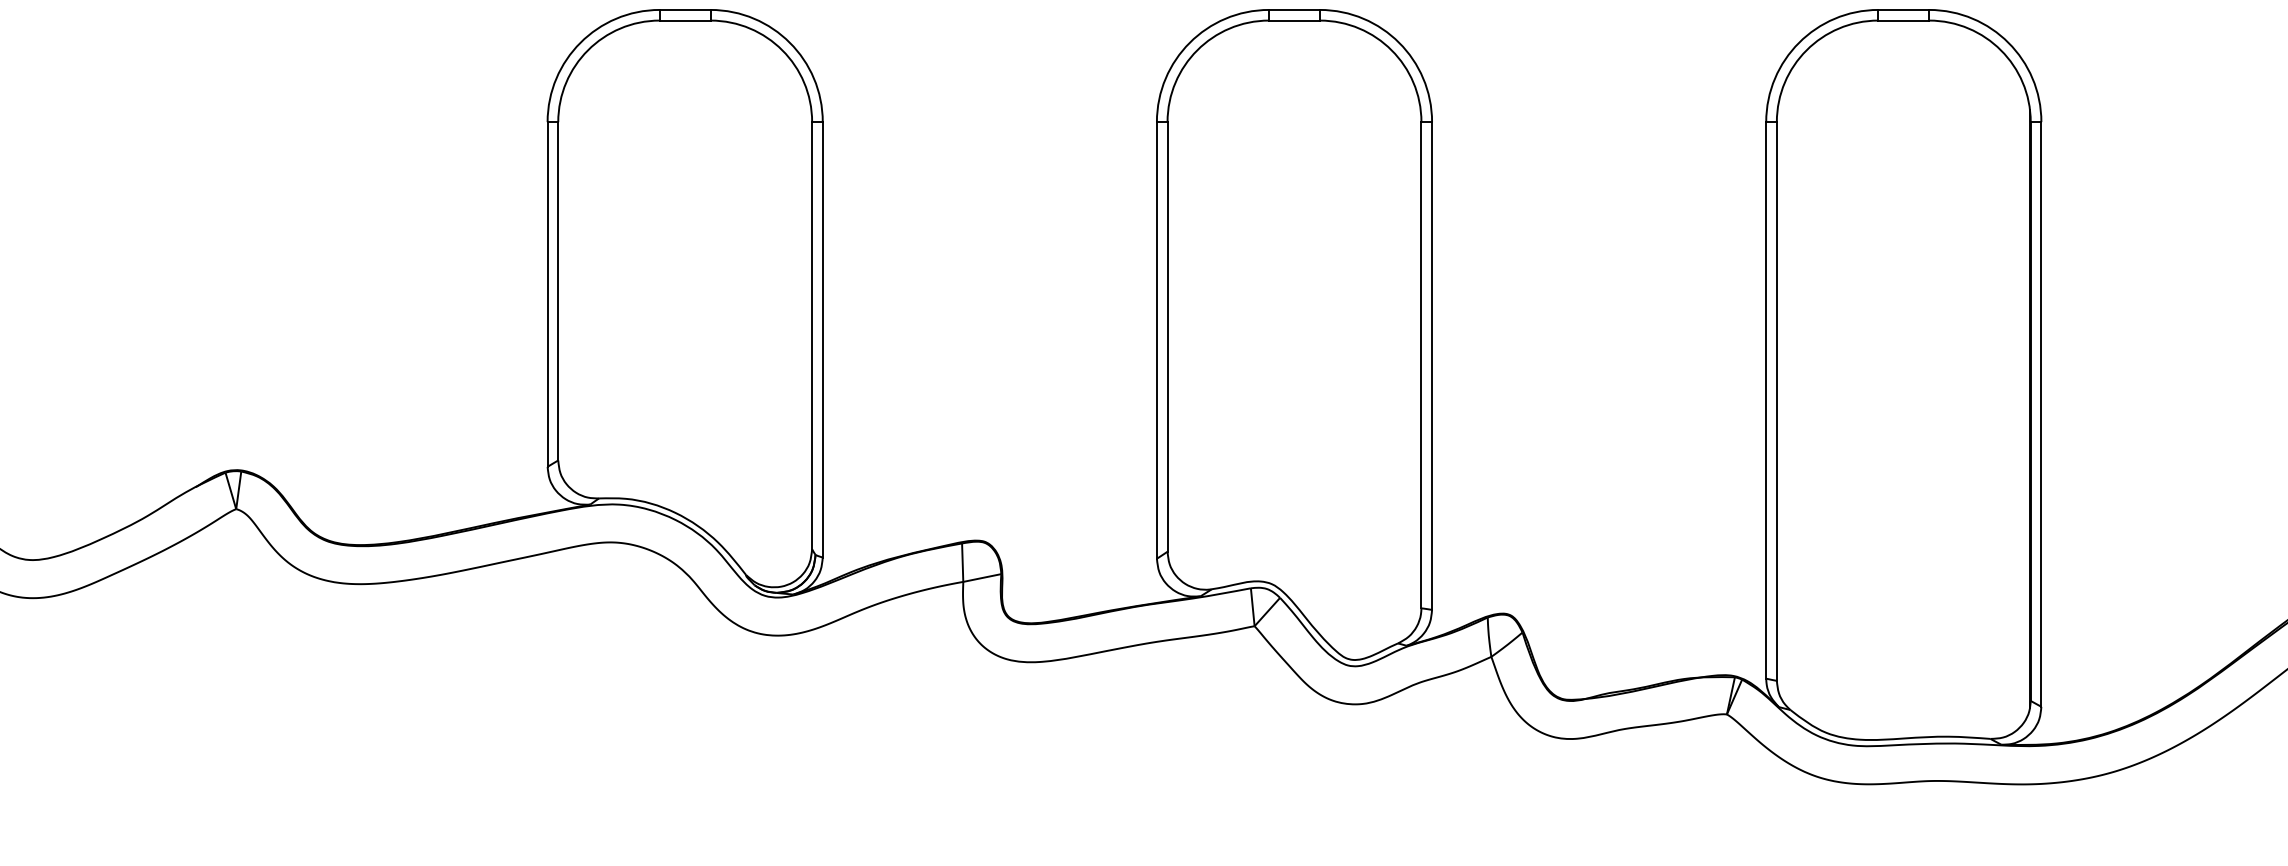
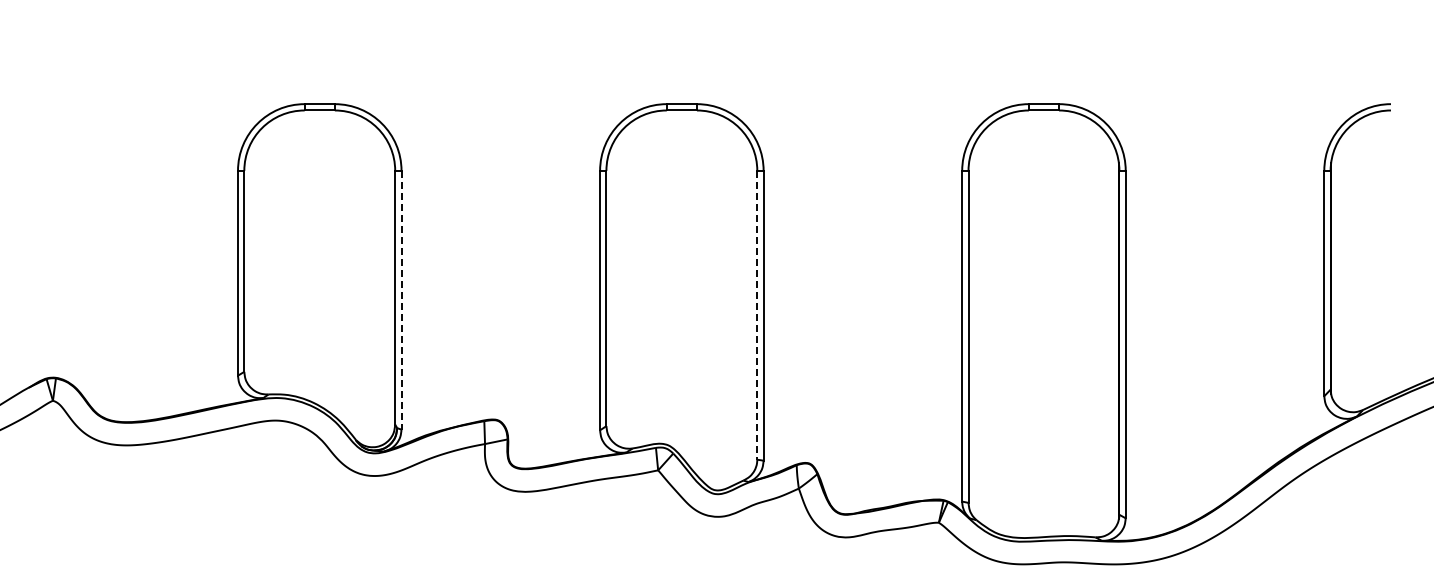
line: (822, 340) -> (401, 300), solid -> dashed
line: (1421, 365) -> (757, 315), solid -> dashed

